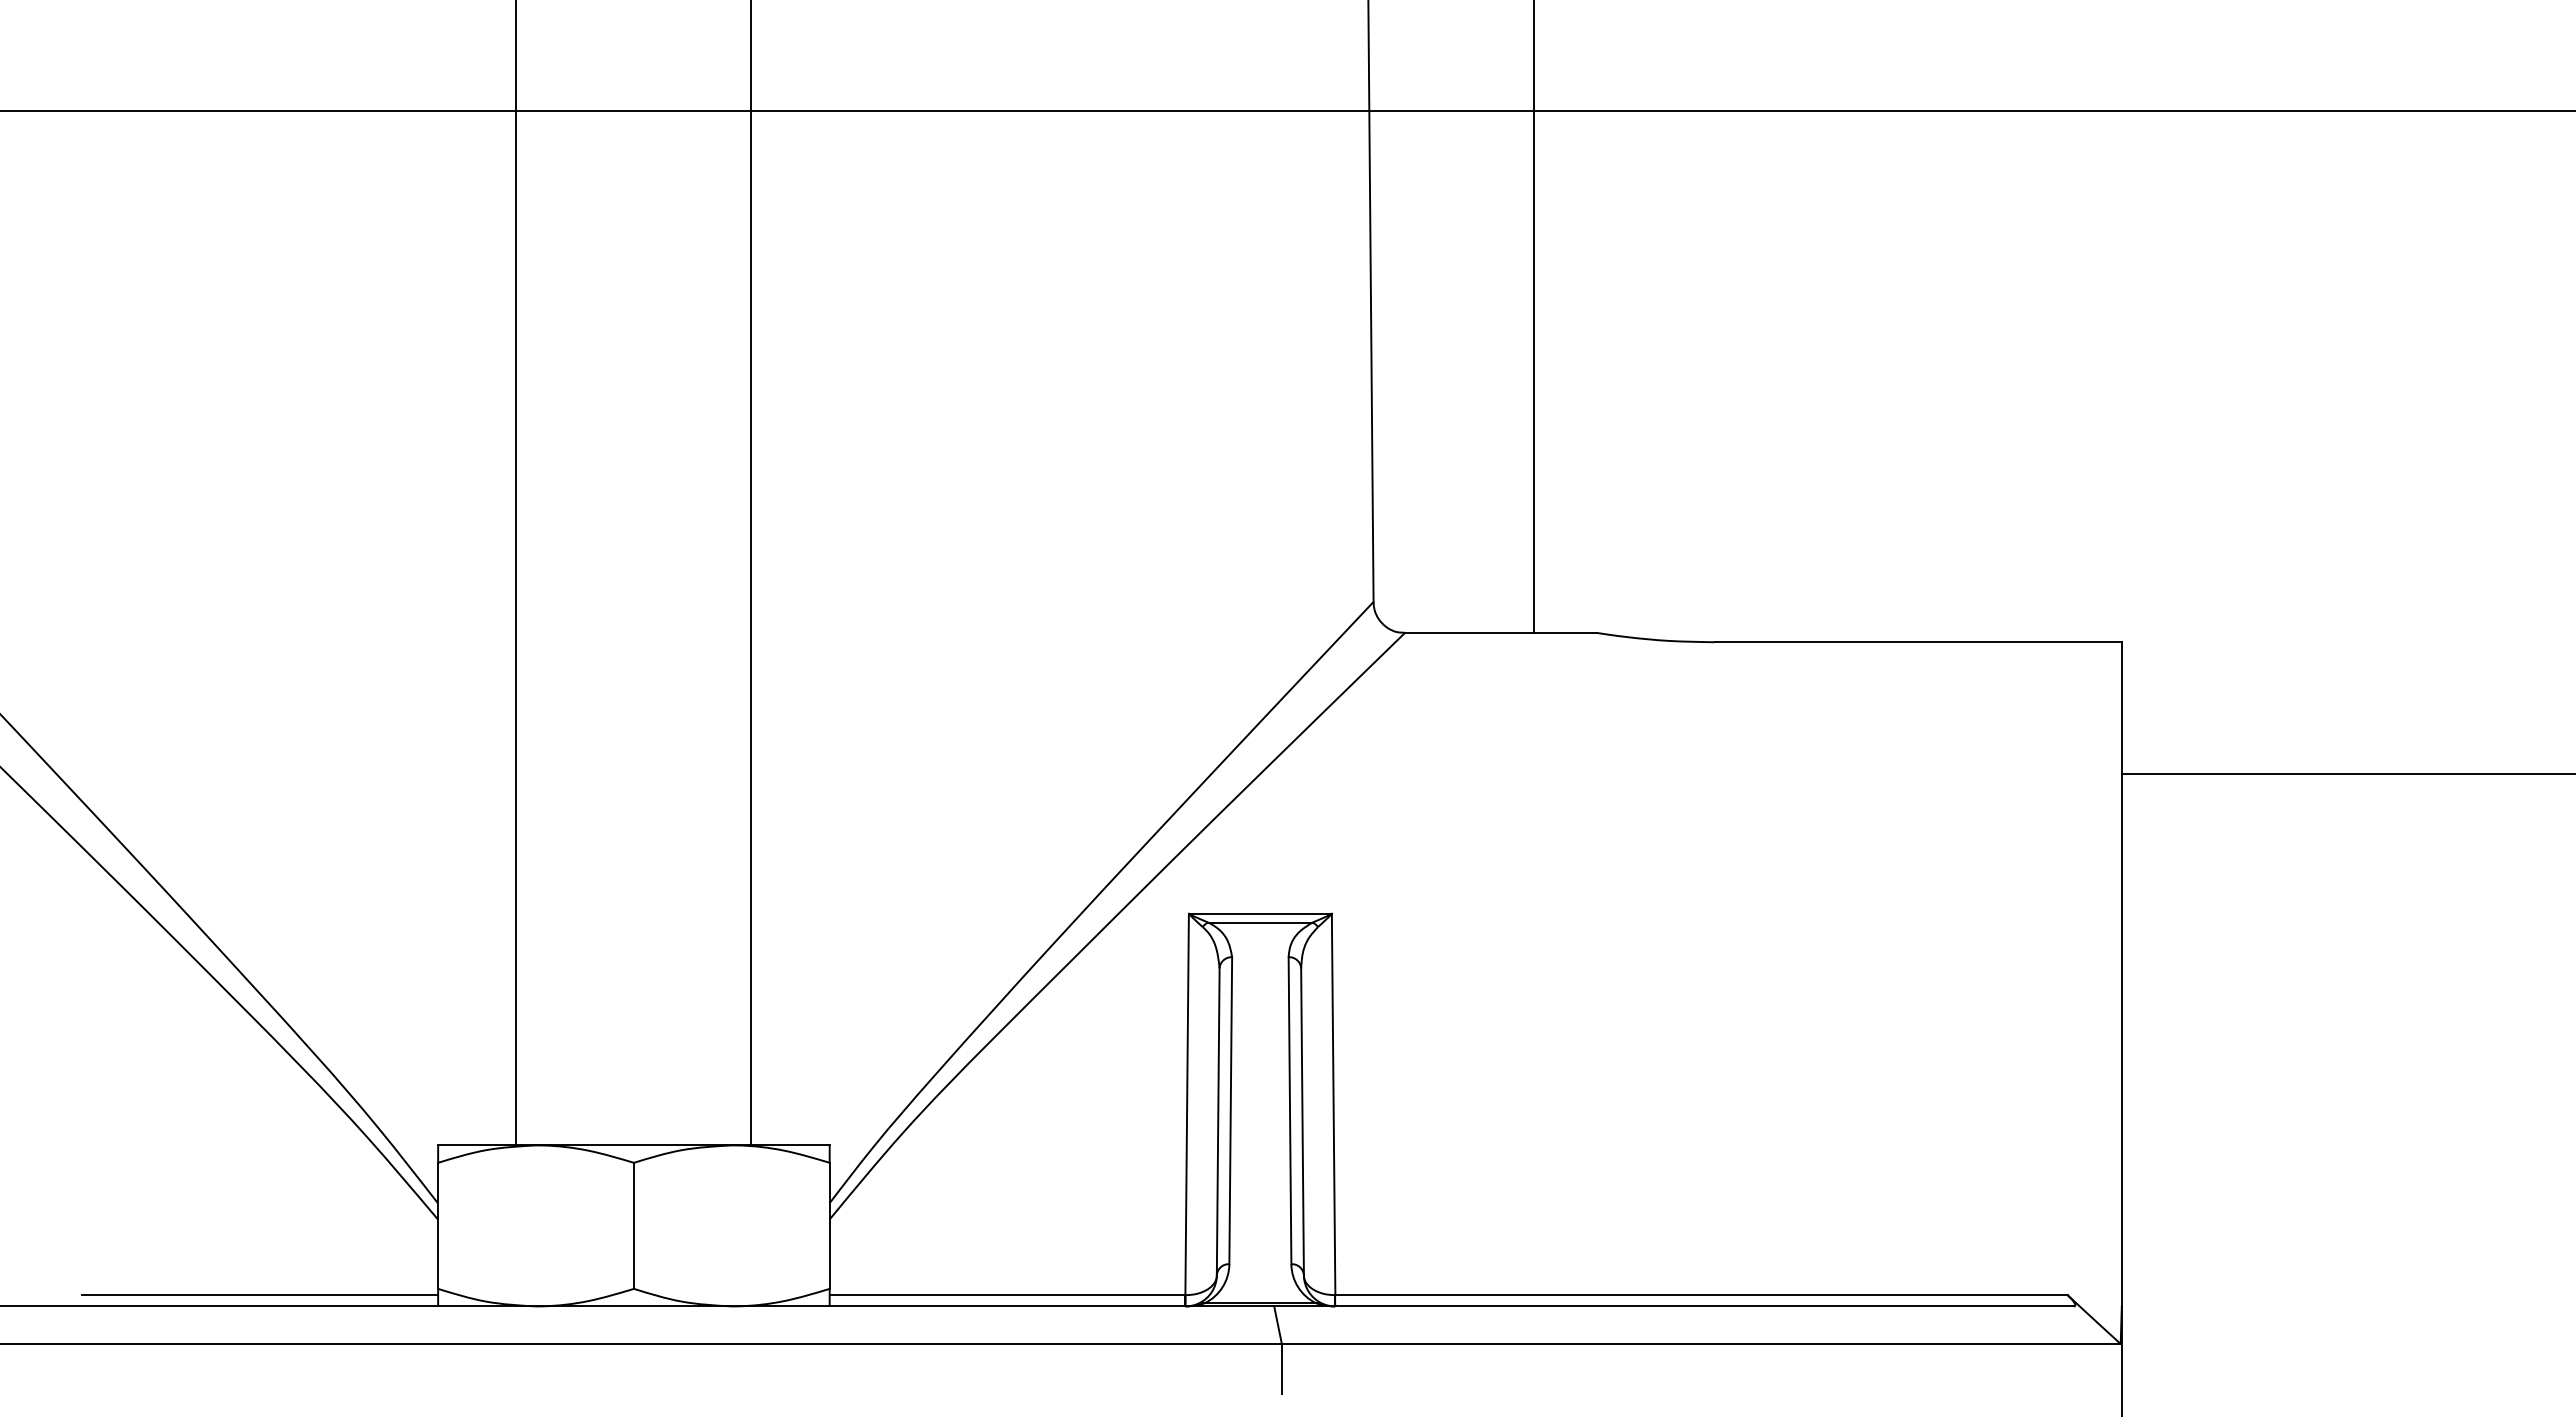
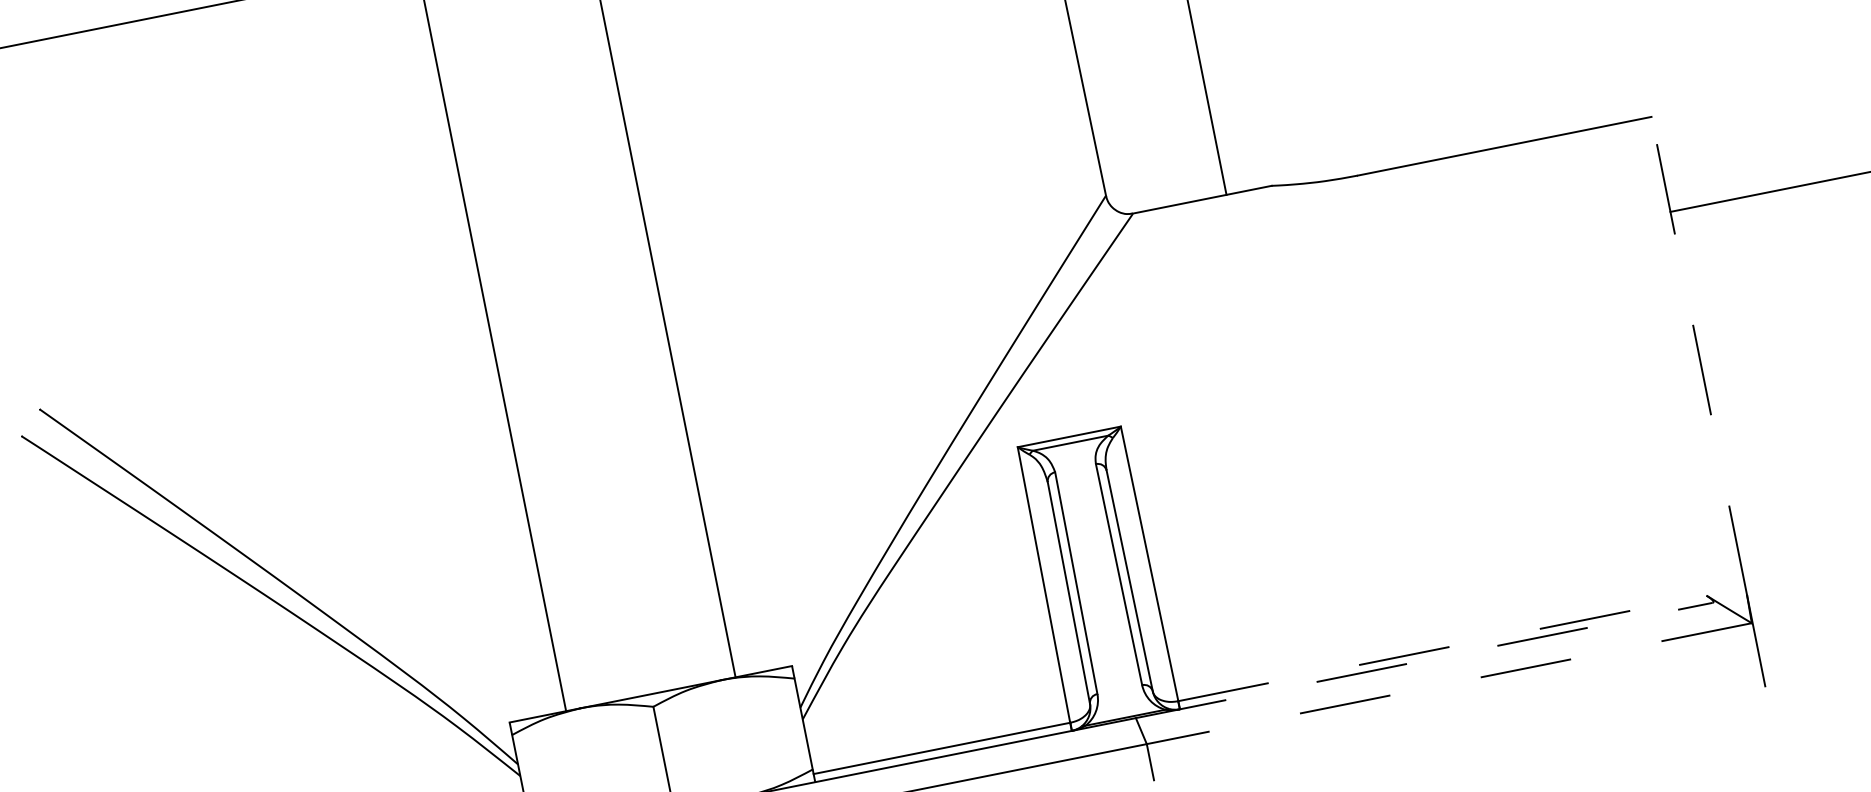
line: (2121, 973) -> (1698, 355), solid -> dashed
line: (1701, 1295) -> (1442, 648), solid -> dashed
line: (1674, 1306) -> (1424, 660), solid -> dashed
line: (1700, 1344) -> (1448, 684), solid -> dashed

